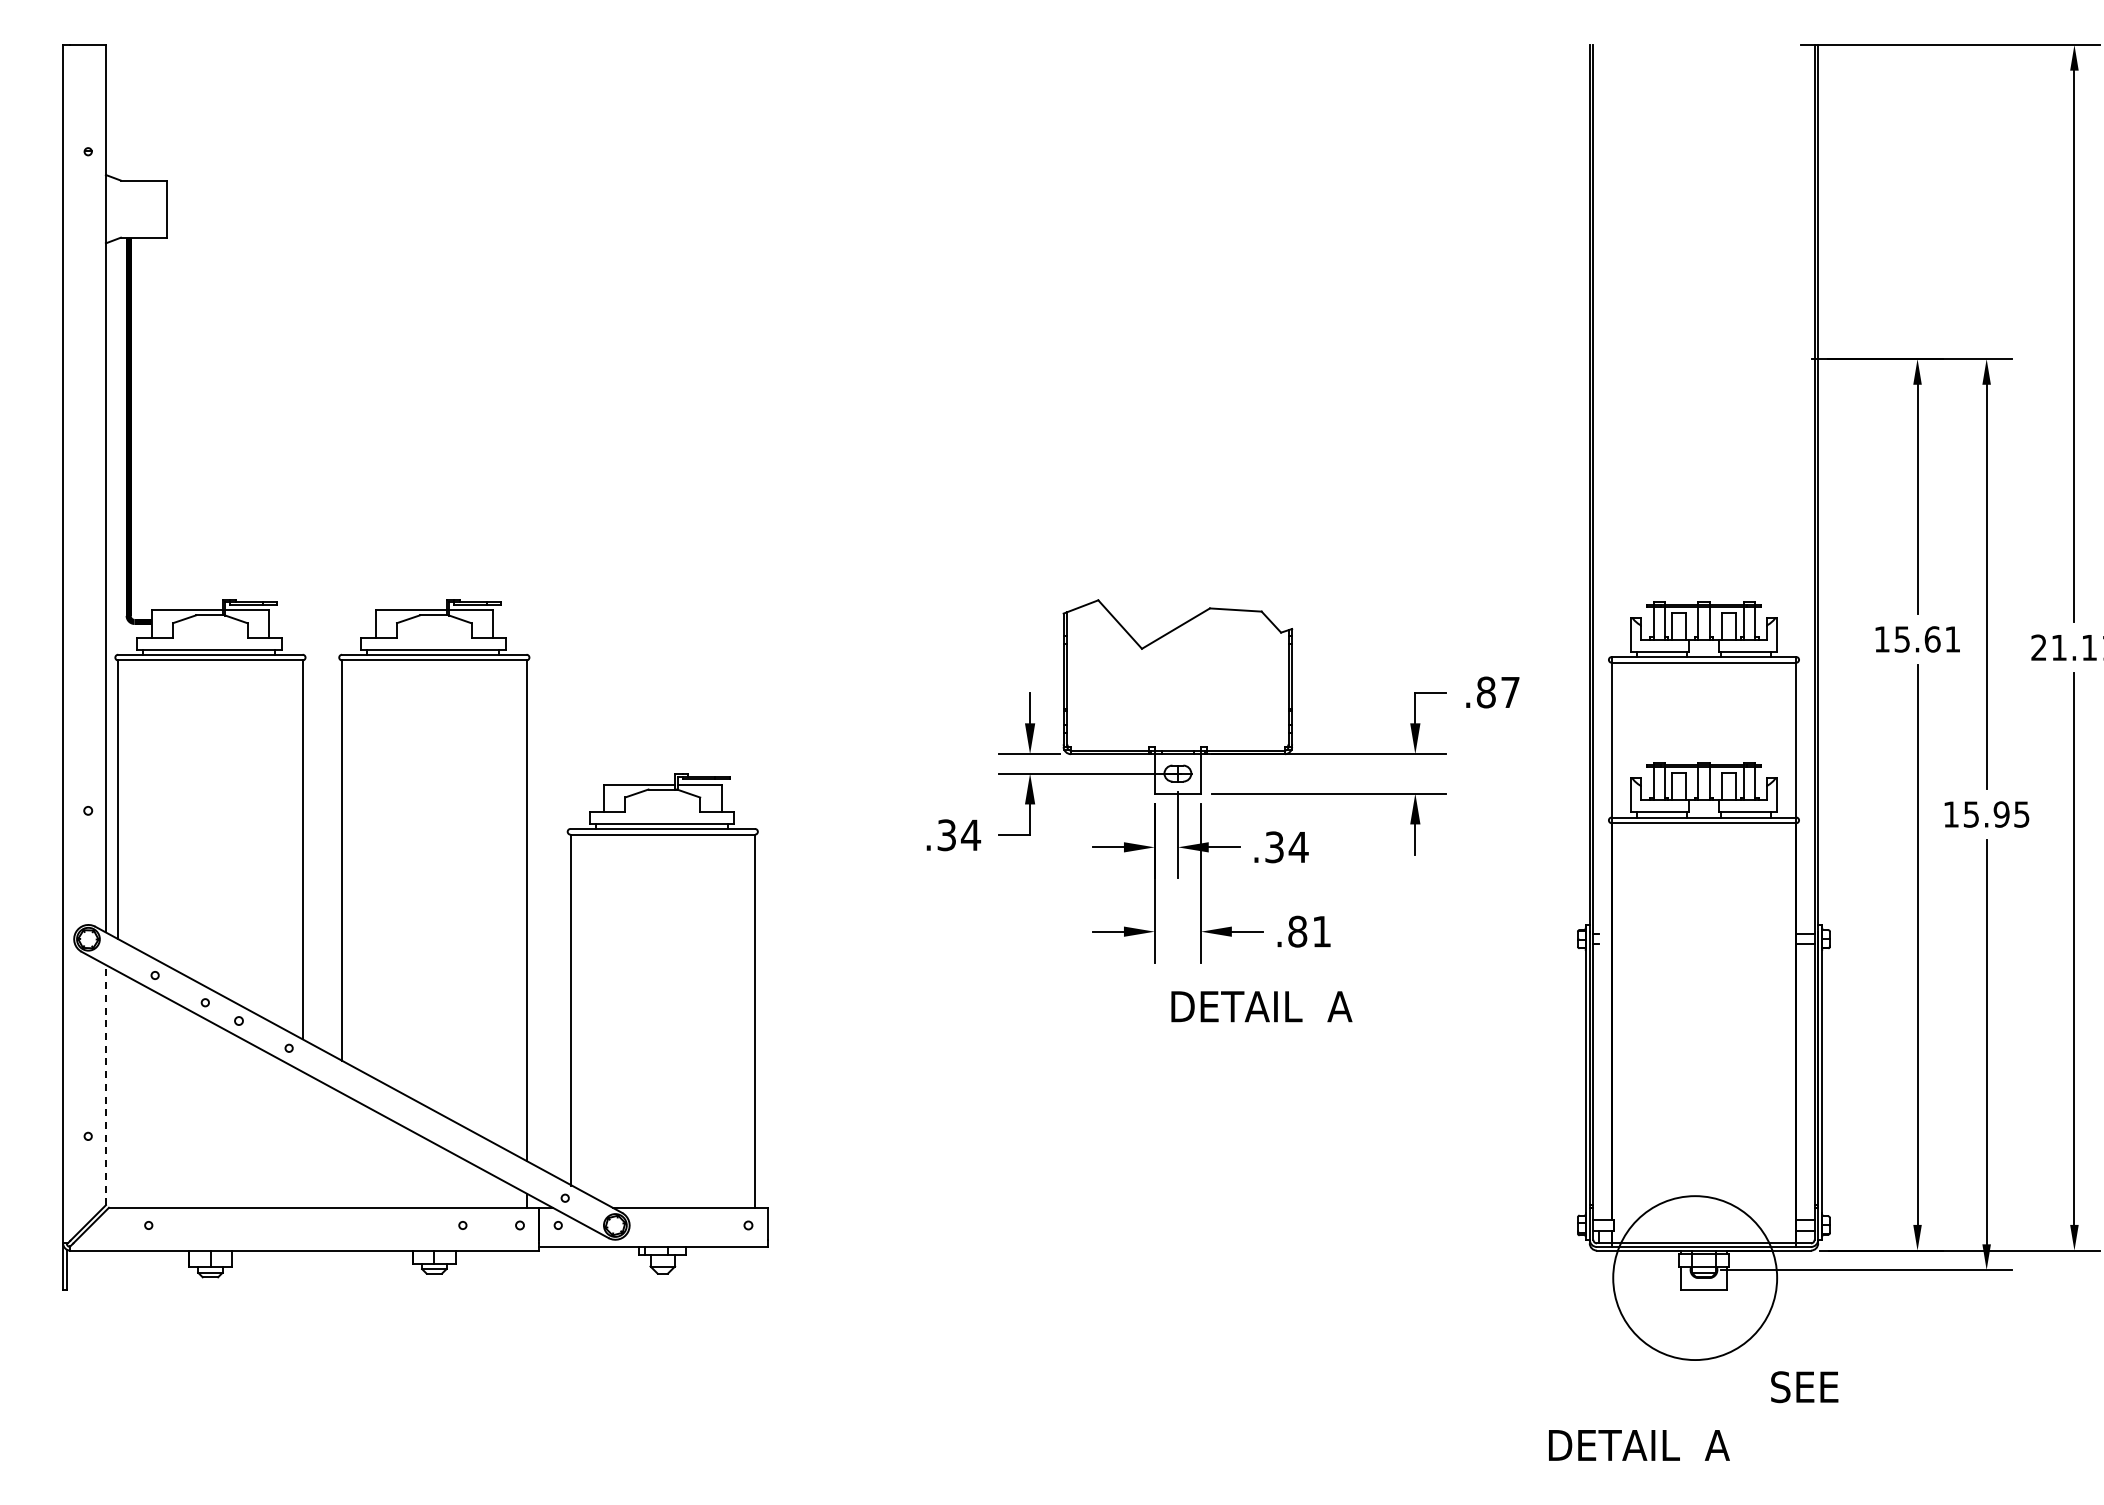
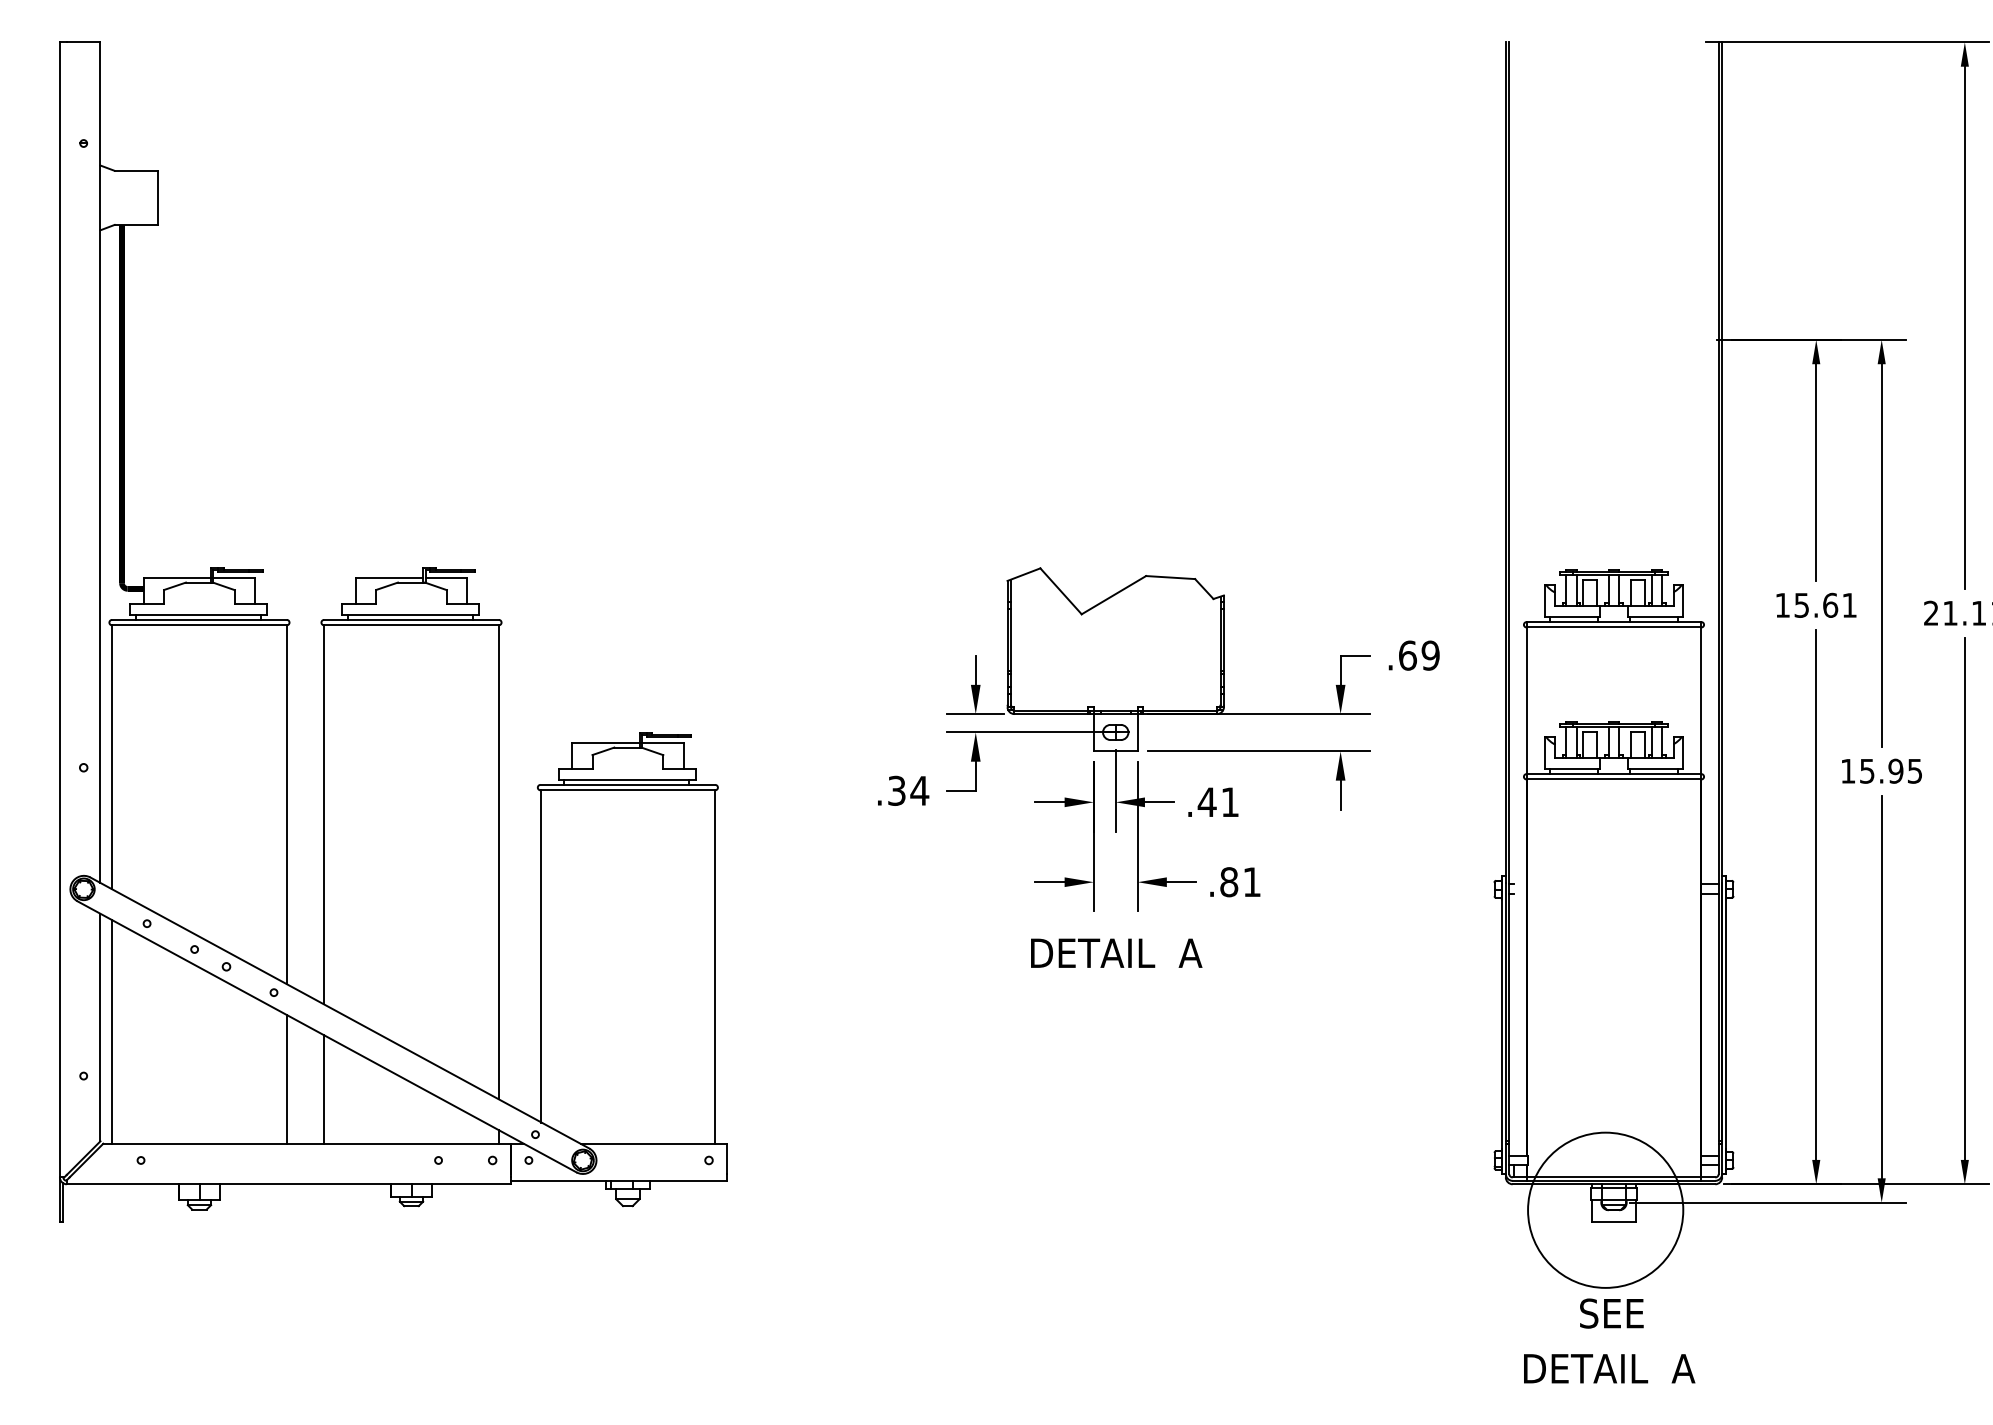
text: (1497, 692) -> (1418, 655), .87 -> .69
text: (1286, 847) -> (1218, 802), .34 -> .41
text: (1261, 1006) -> (1116, 953), moved
line: (105, 1084) -> (100, 1026), dashed -> solid
line: (118, 1089) -> (112, 1031), added
line: (302, 1139) -> (286, 1079), added
line: (342, 1150) -> (324, 1089), added
text: (1804, 1387) -> (1611, 1313), moved
text: (1639, 1445) -> (1609, 1368), moved

